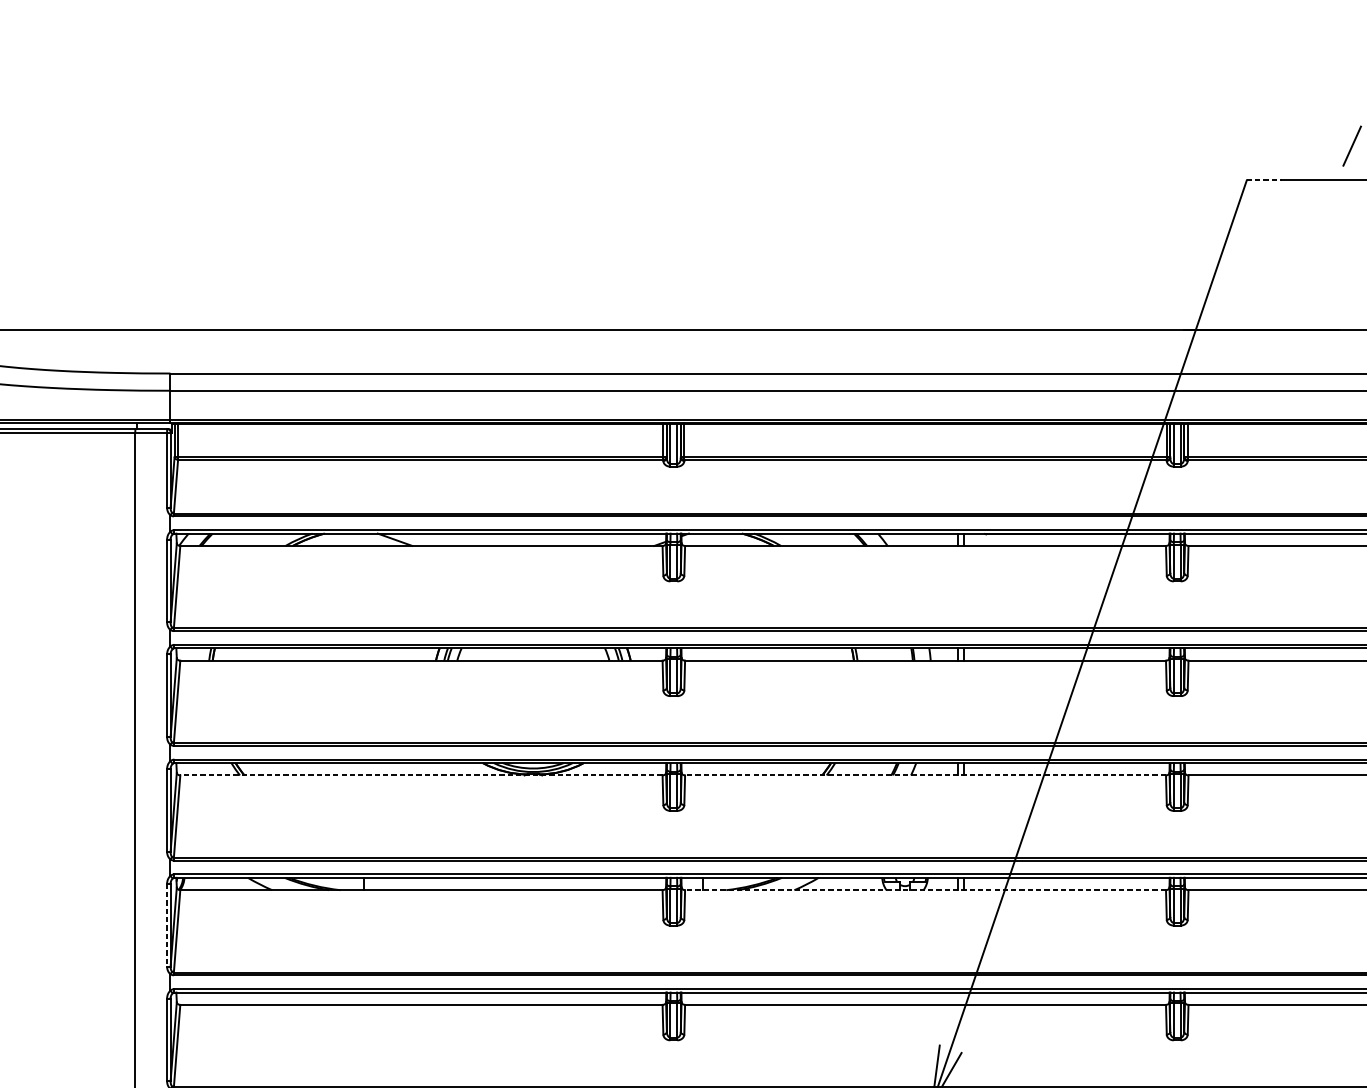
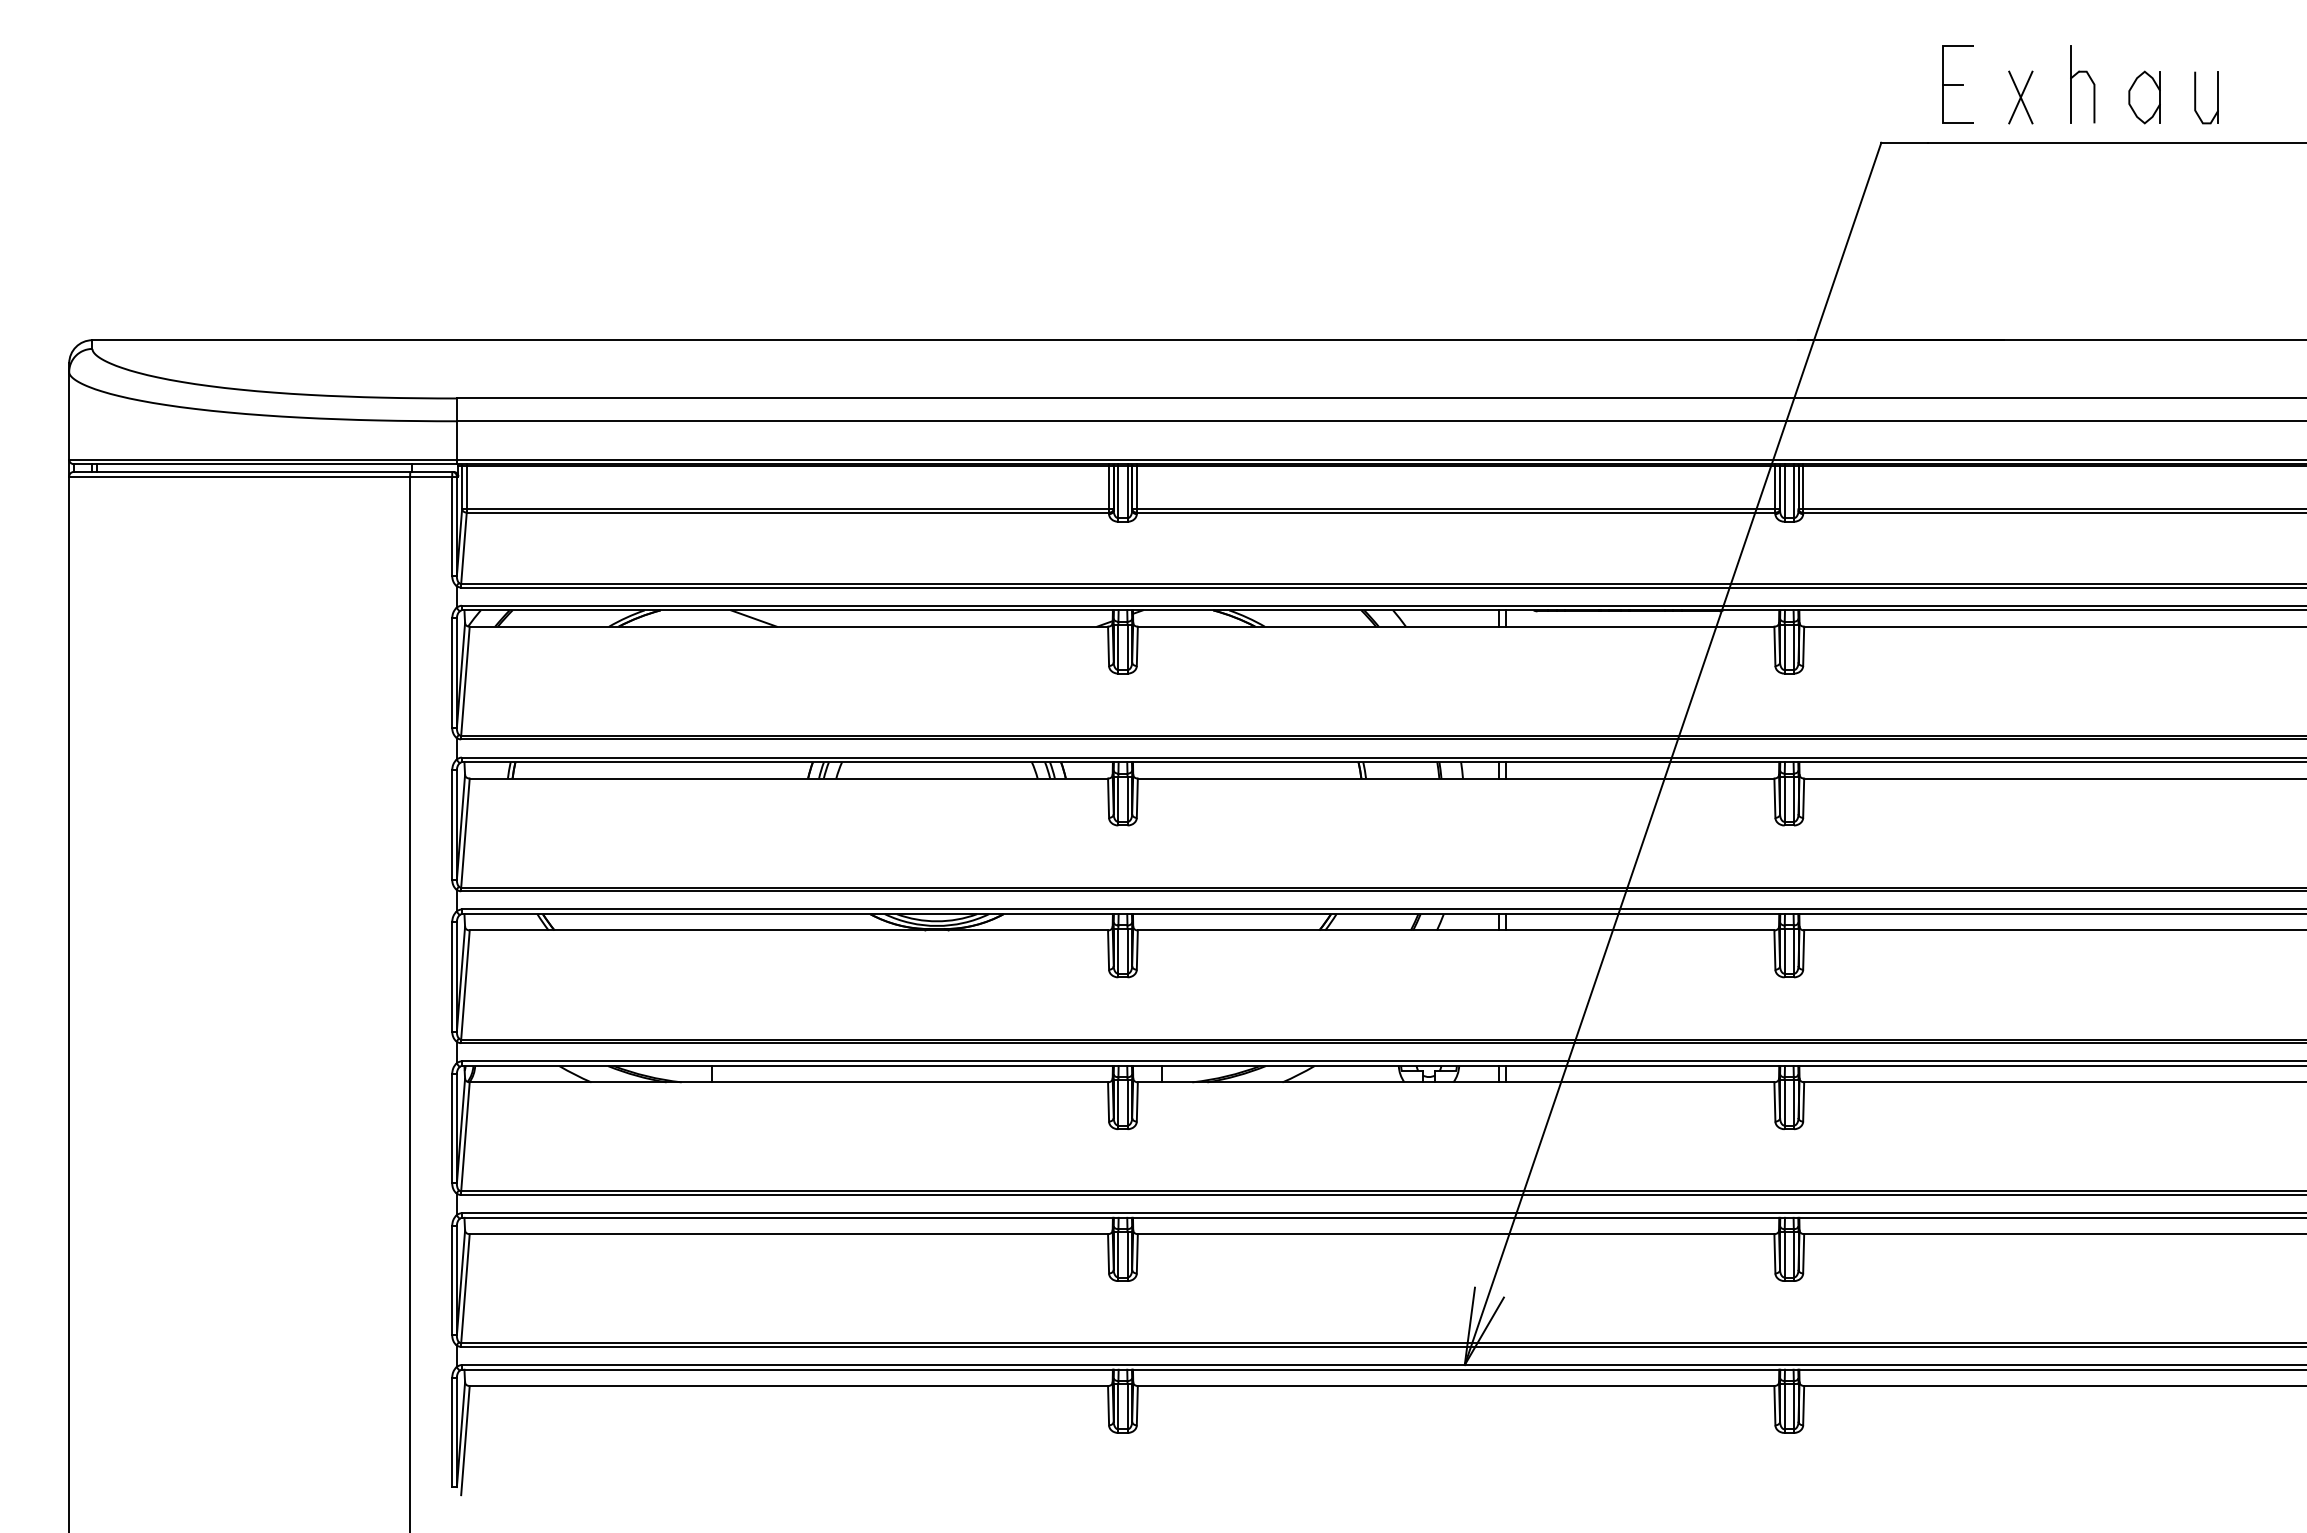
part: (1304, 136) -> (1957, 84), added
line: (1351, 146) -> (2020, 97), added
line: (1265, 180) -> (1905, 142), dashed -> solid
line: (421, 775) -> (788, 930), dashed -> solid
line: (925, 775) -> (1455, 930), dashed -> solid
line: (925, 890) -> (1455, 1082), dashed -> solid
line: (167, 925) -> (452, 1128), dashed -> solid

